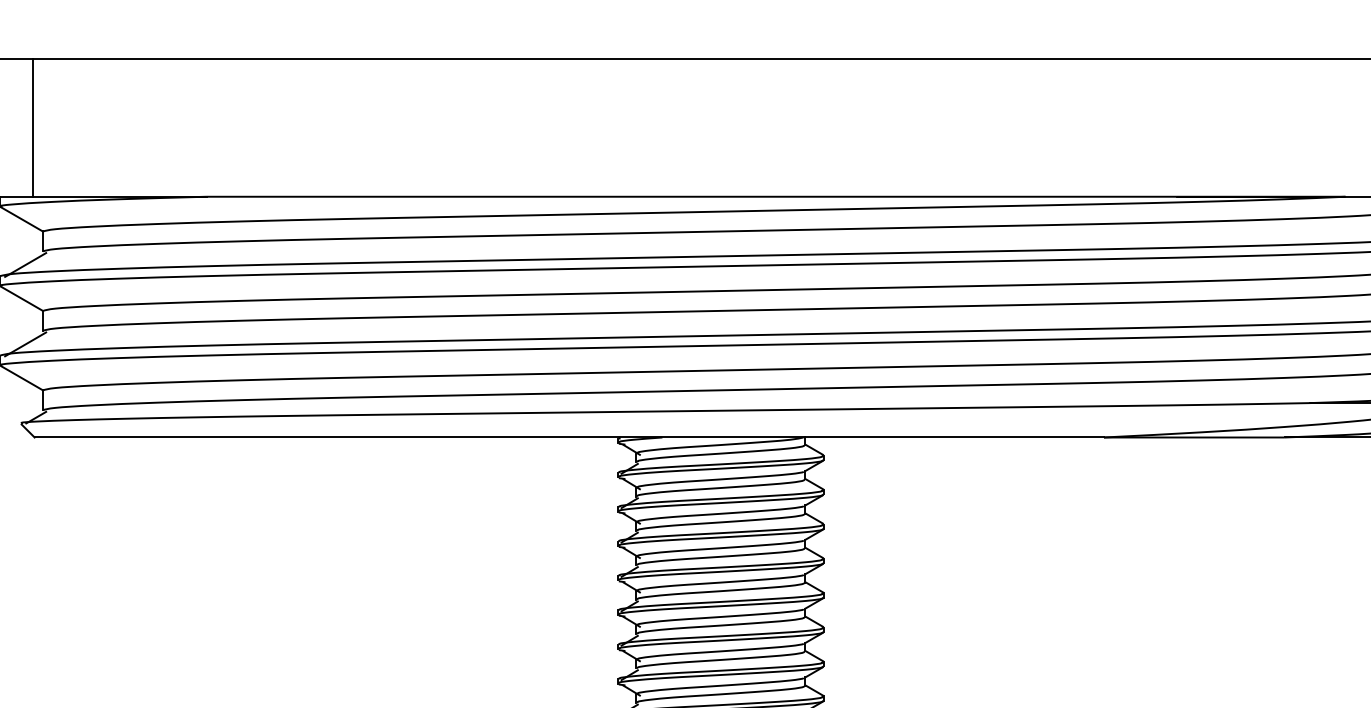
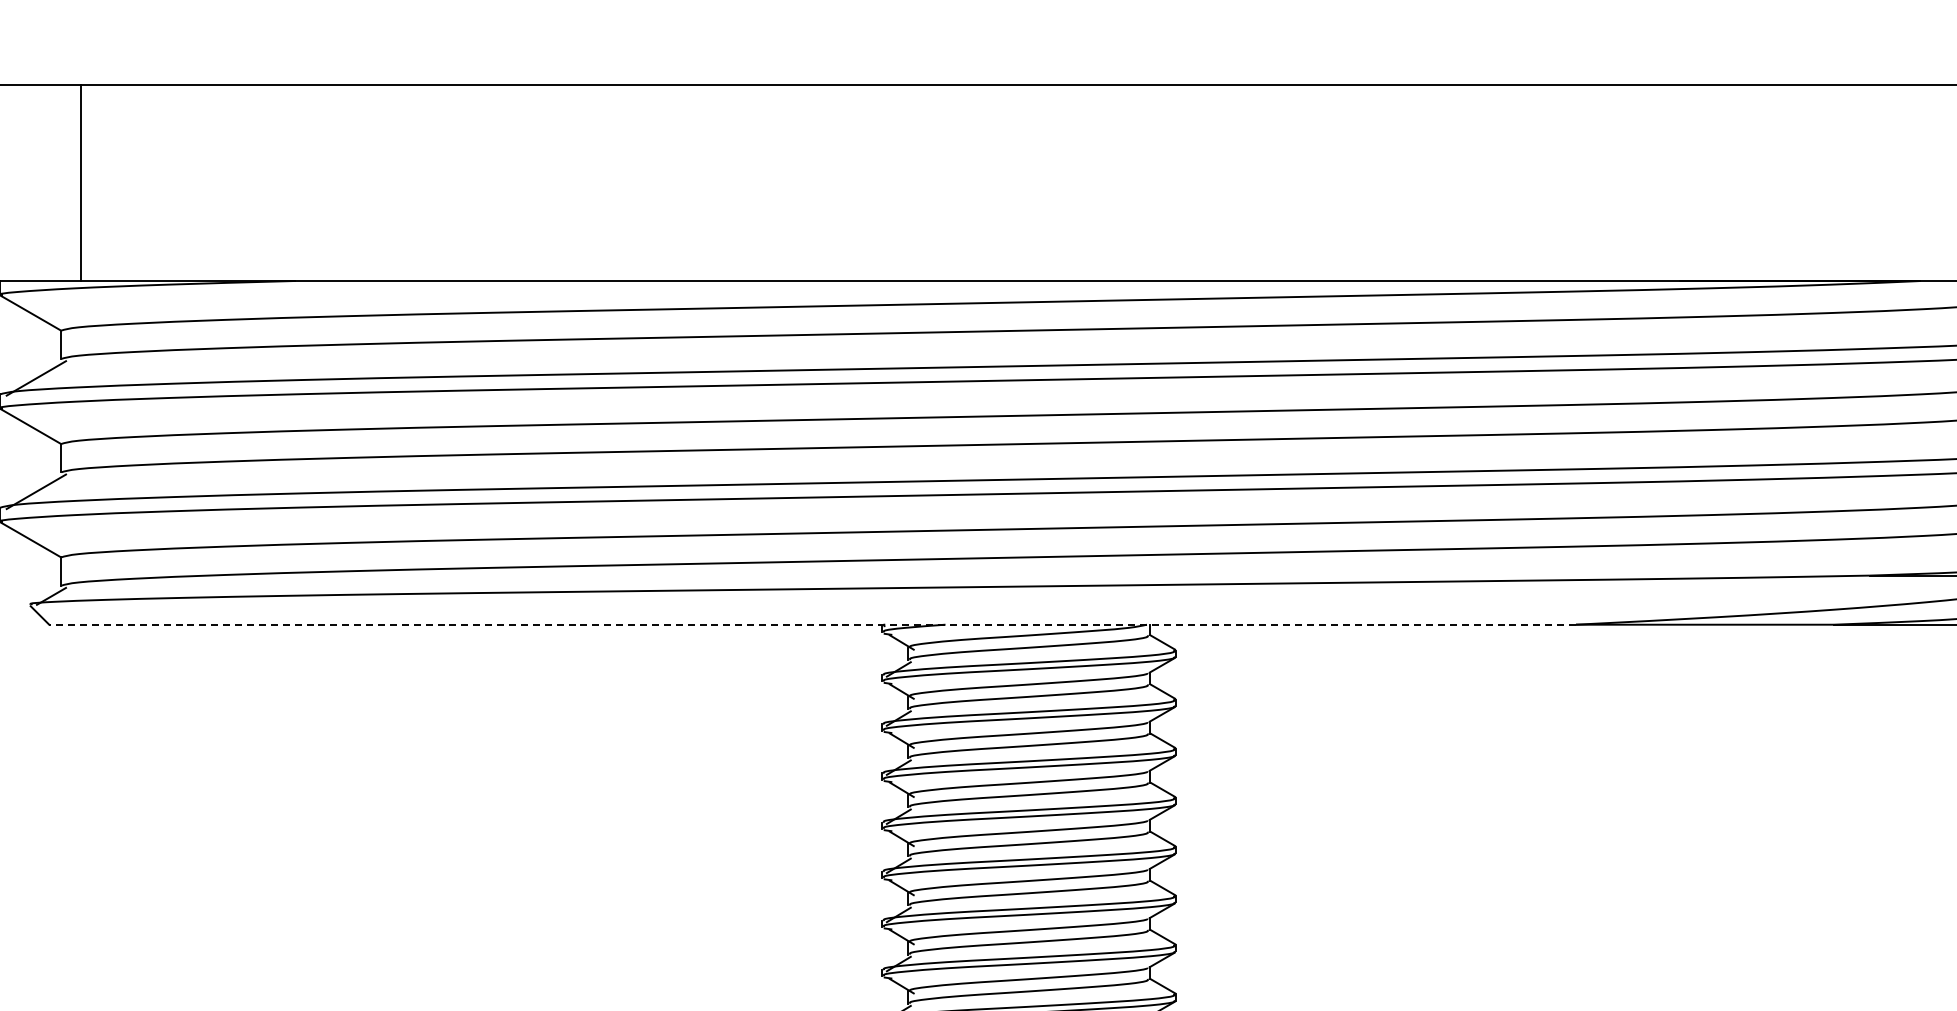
line: (33, 127) -> (81, 182), moved
line: (569, 437) -> (812, 624), solid -> dashed

